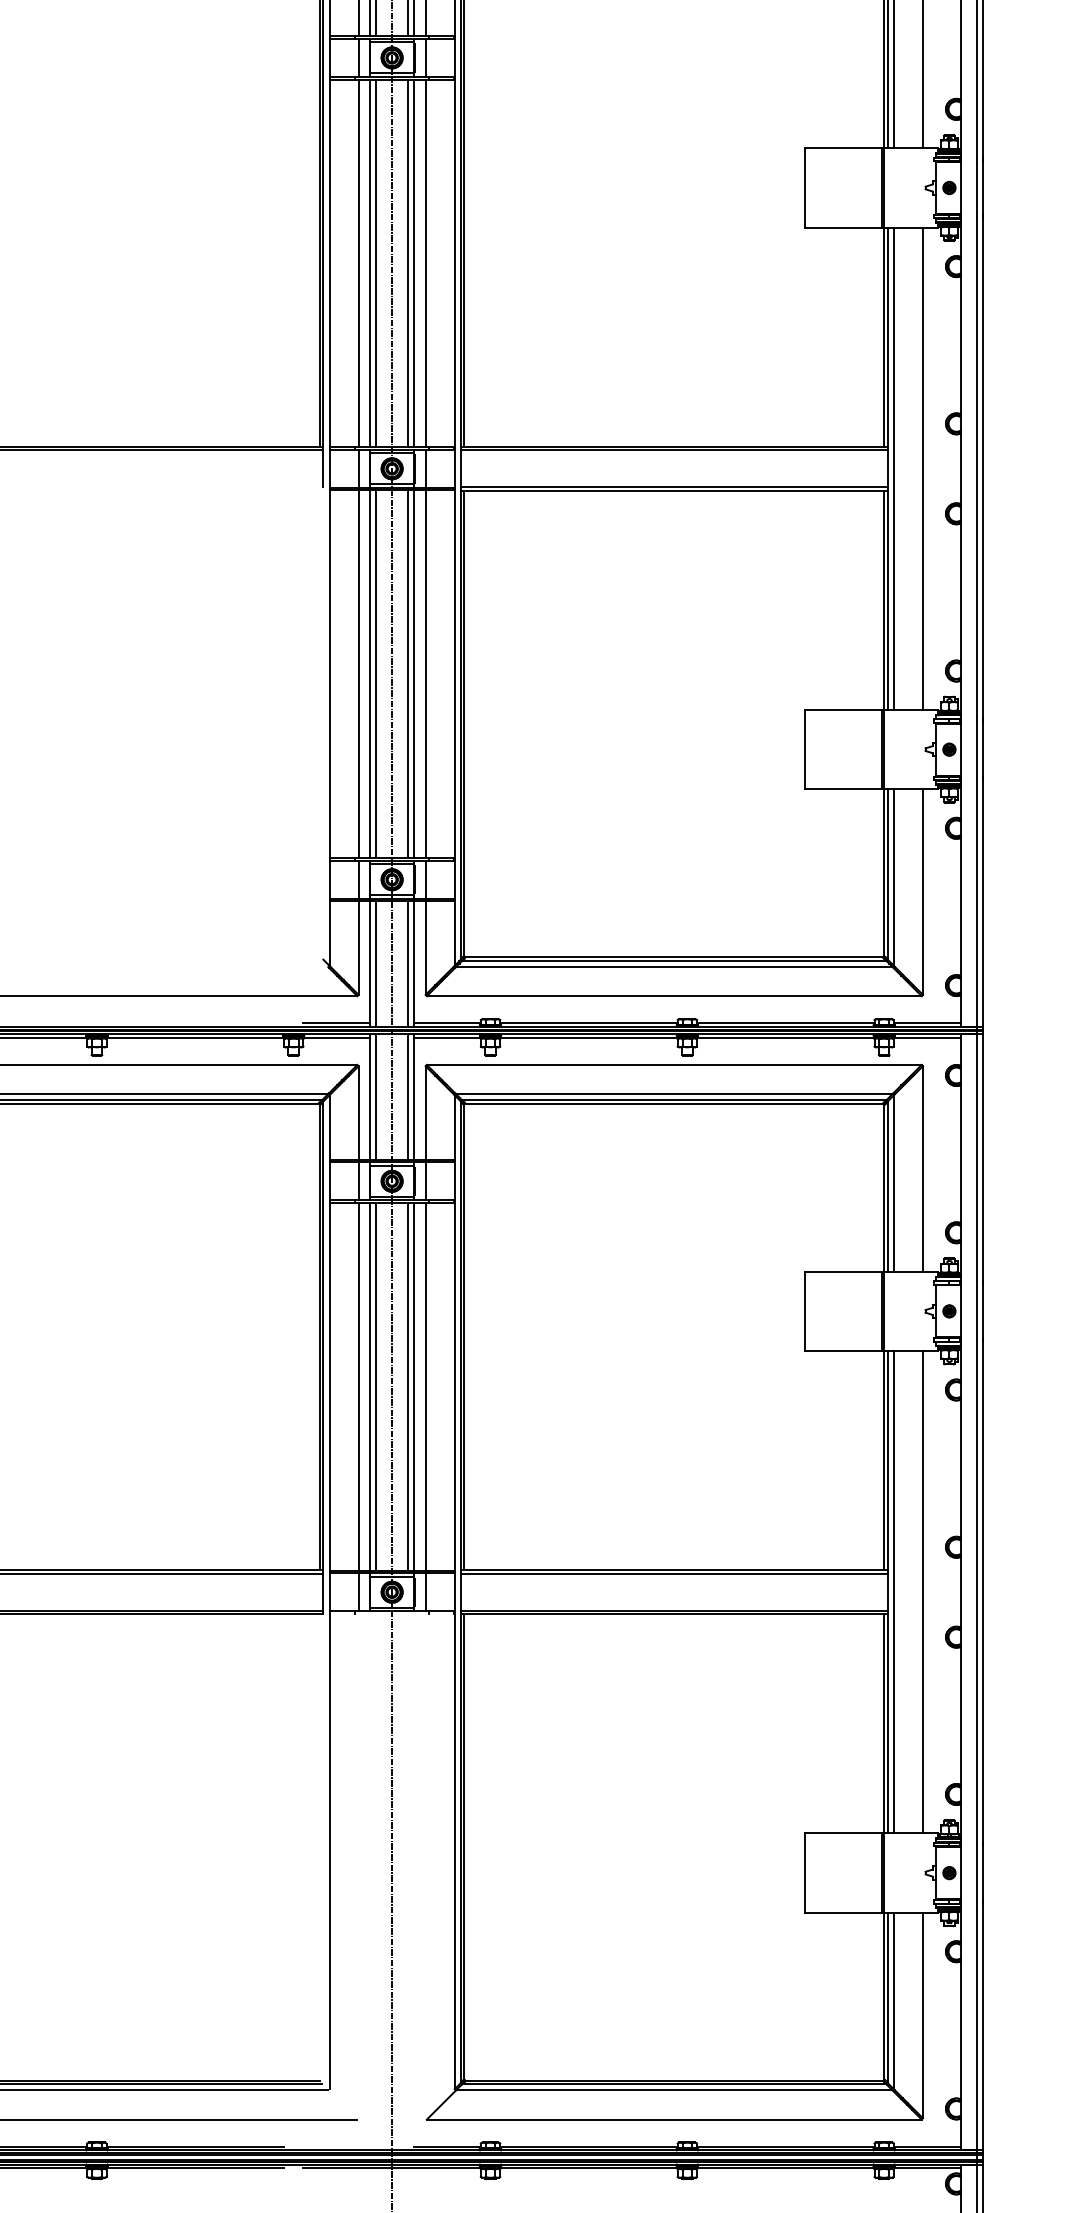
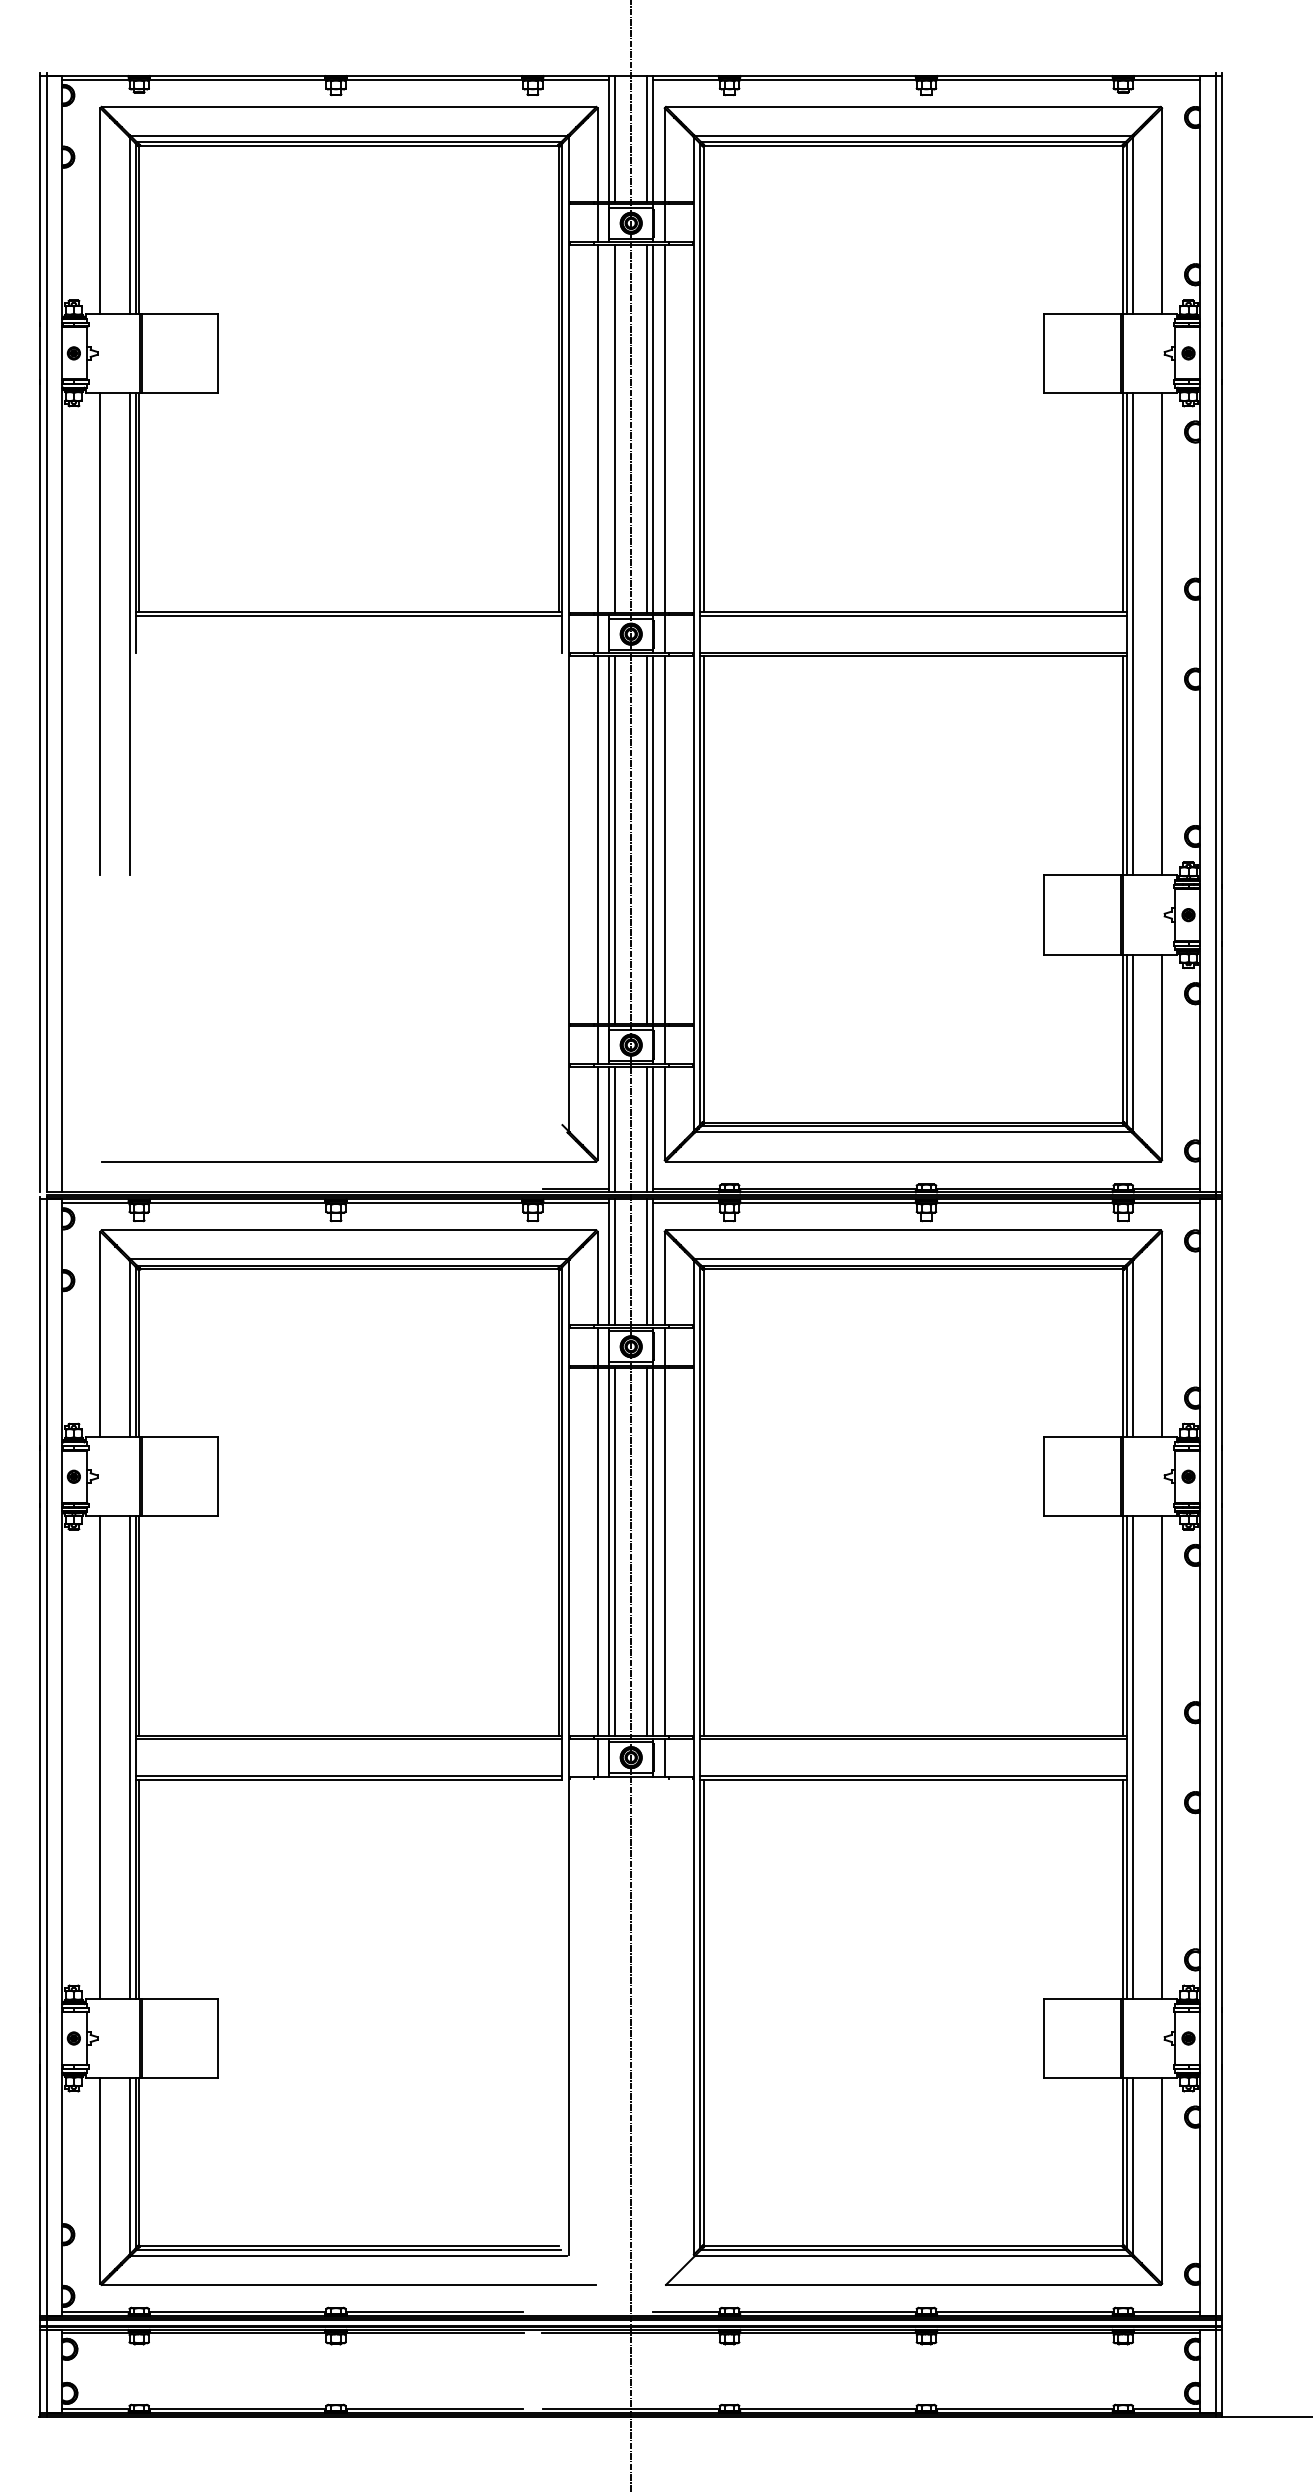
line: (370, 263) -> (609, 428), removed

